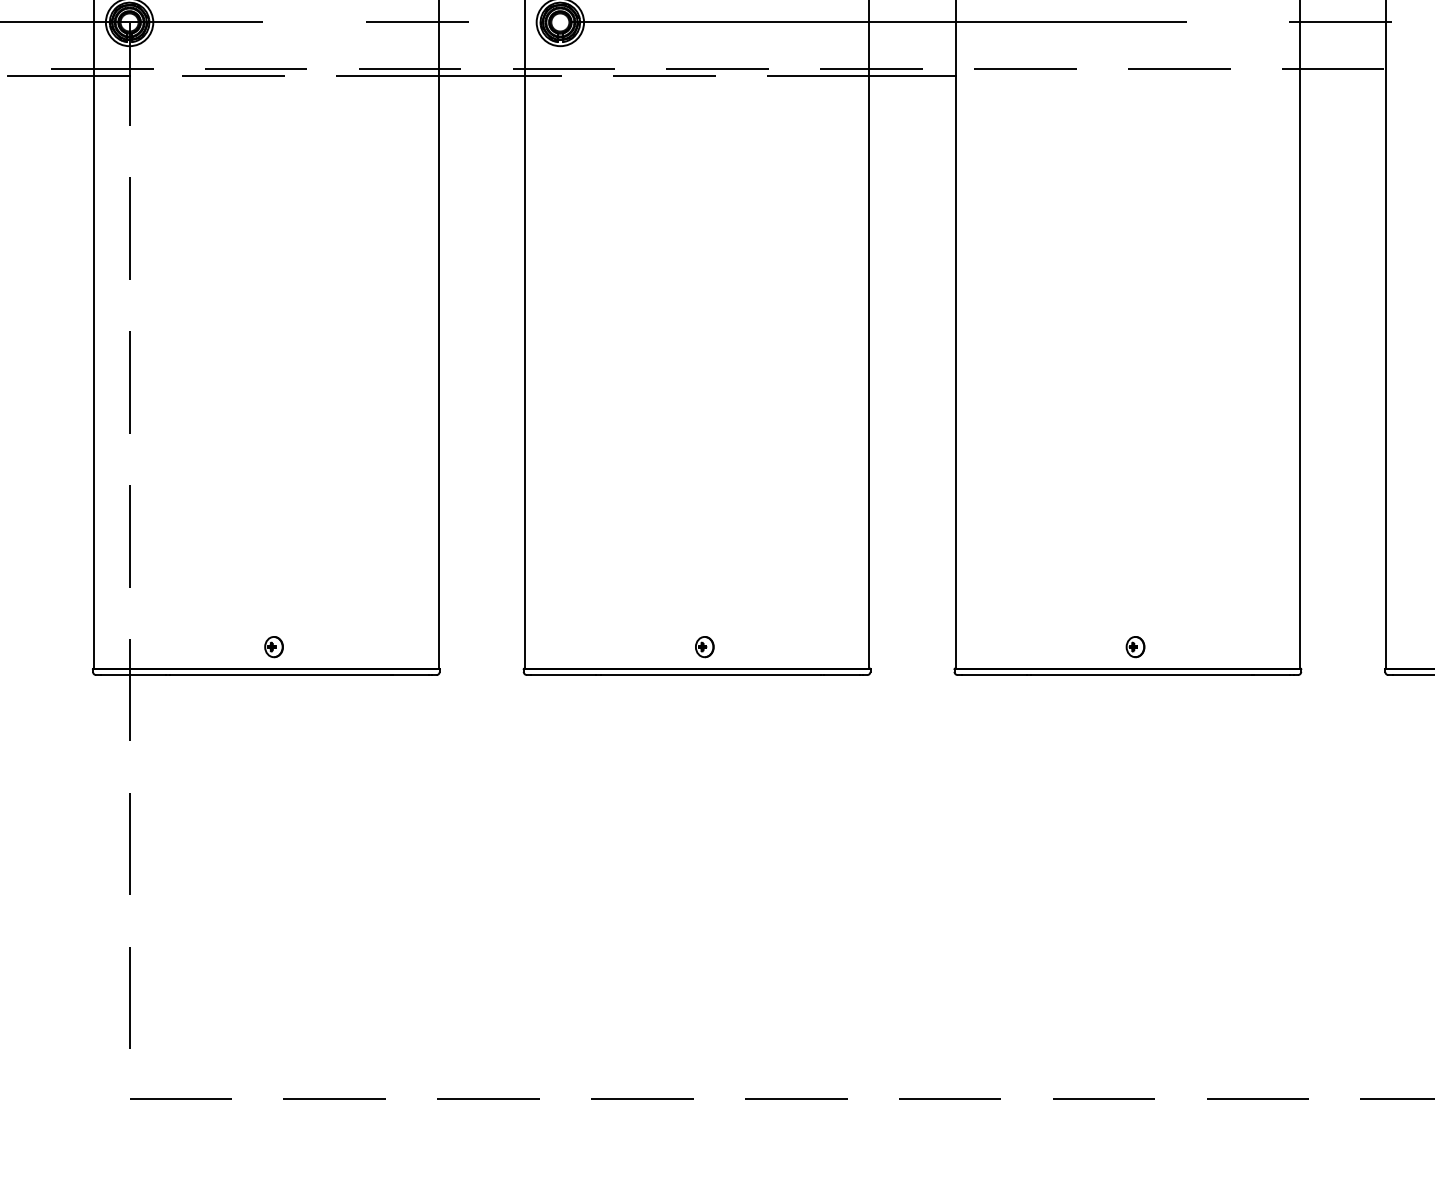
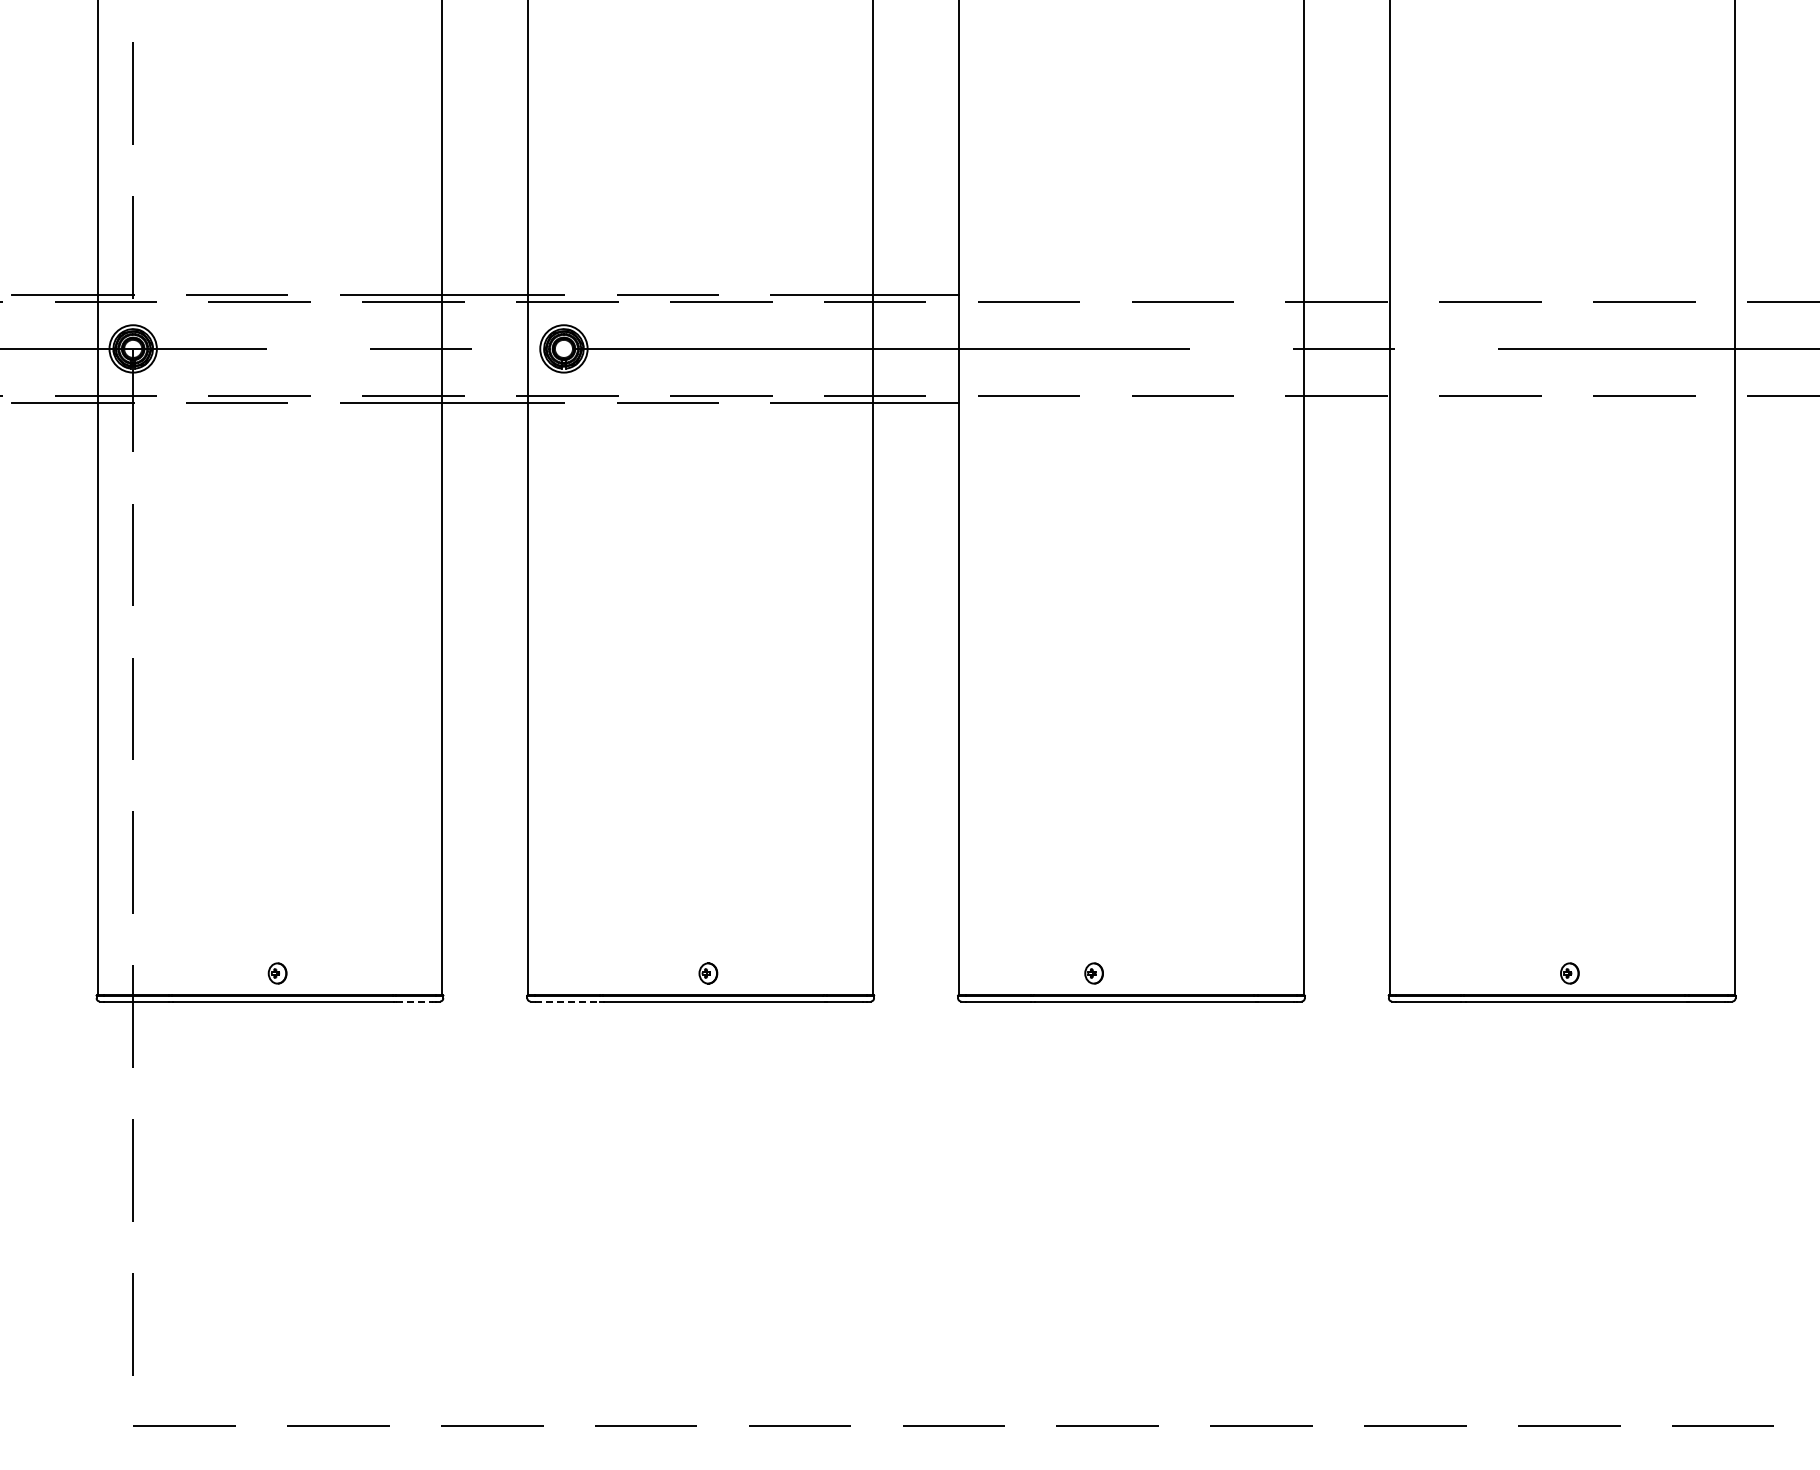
part: (1134, 647) -> (1093, 973), moved
line: (411, 675) -> (415, 1001), solid -> dashed
line: (563, 675) -> (567, 1001), solid -> dashed

